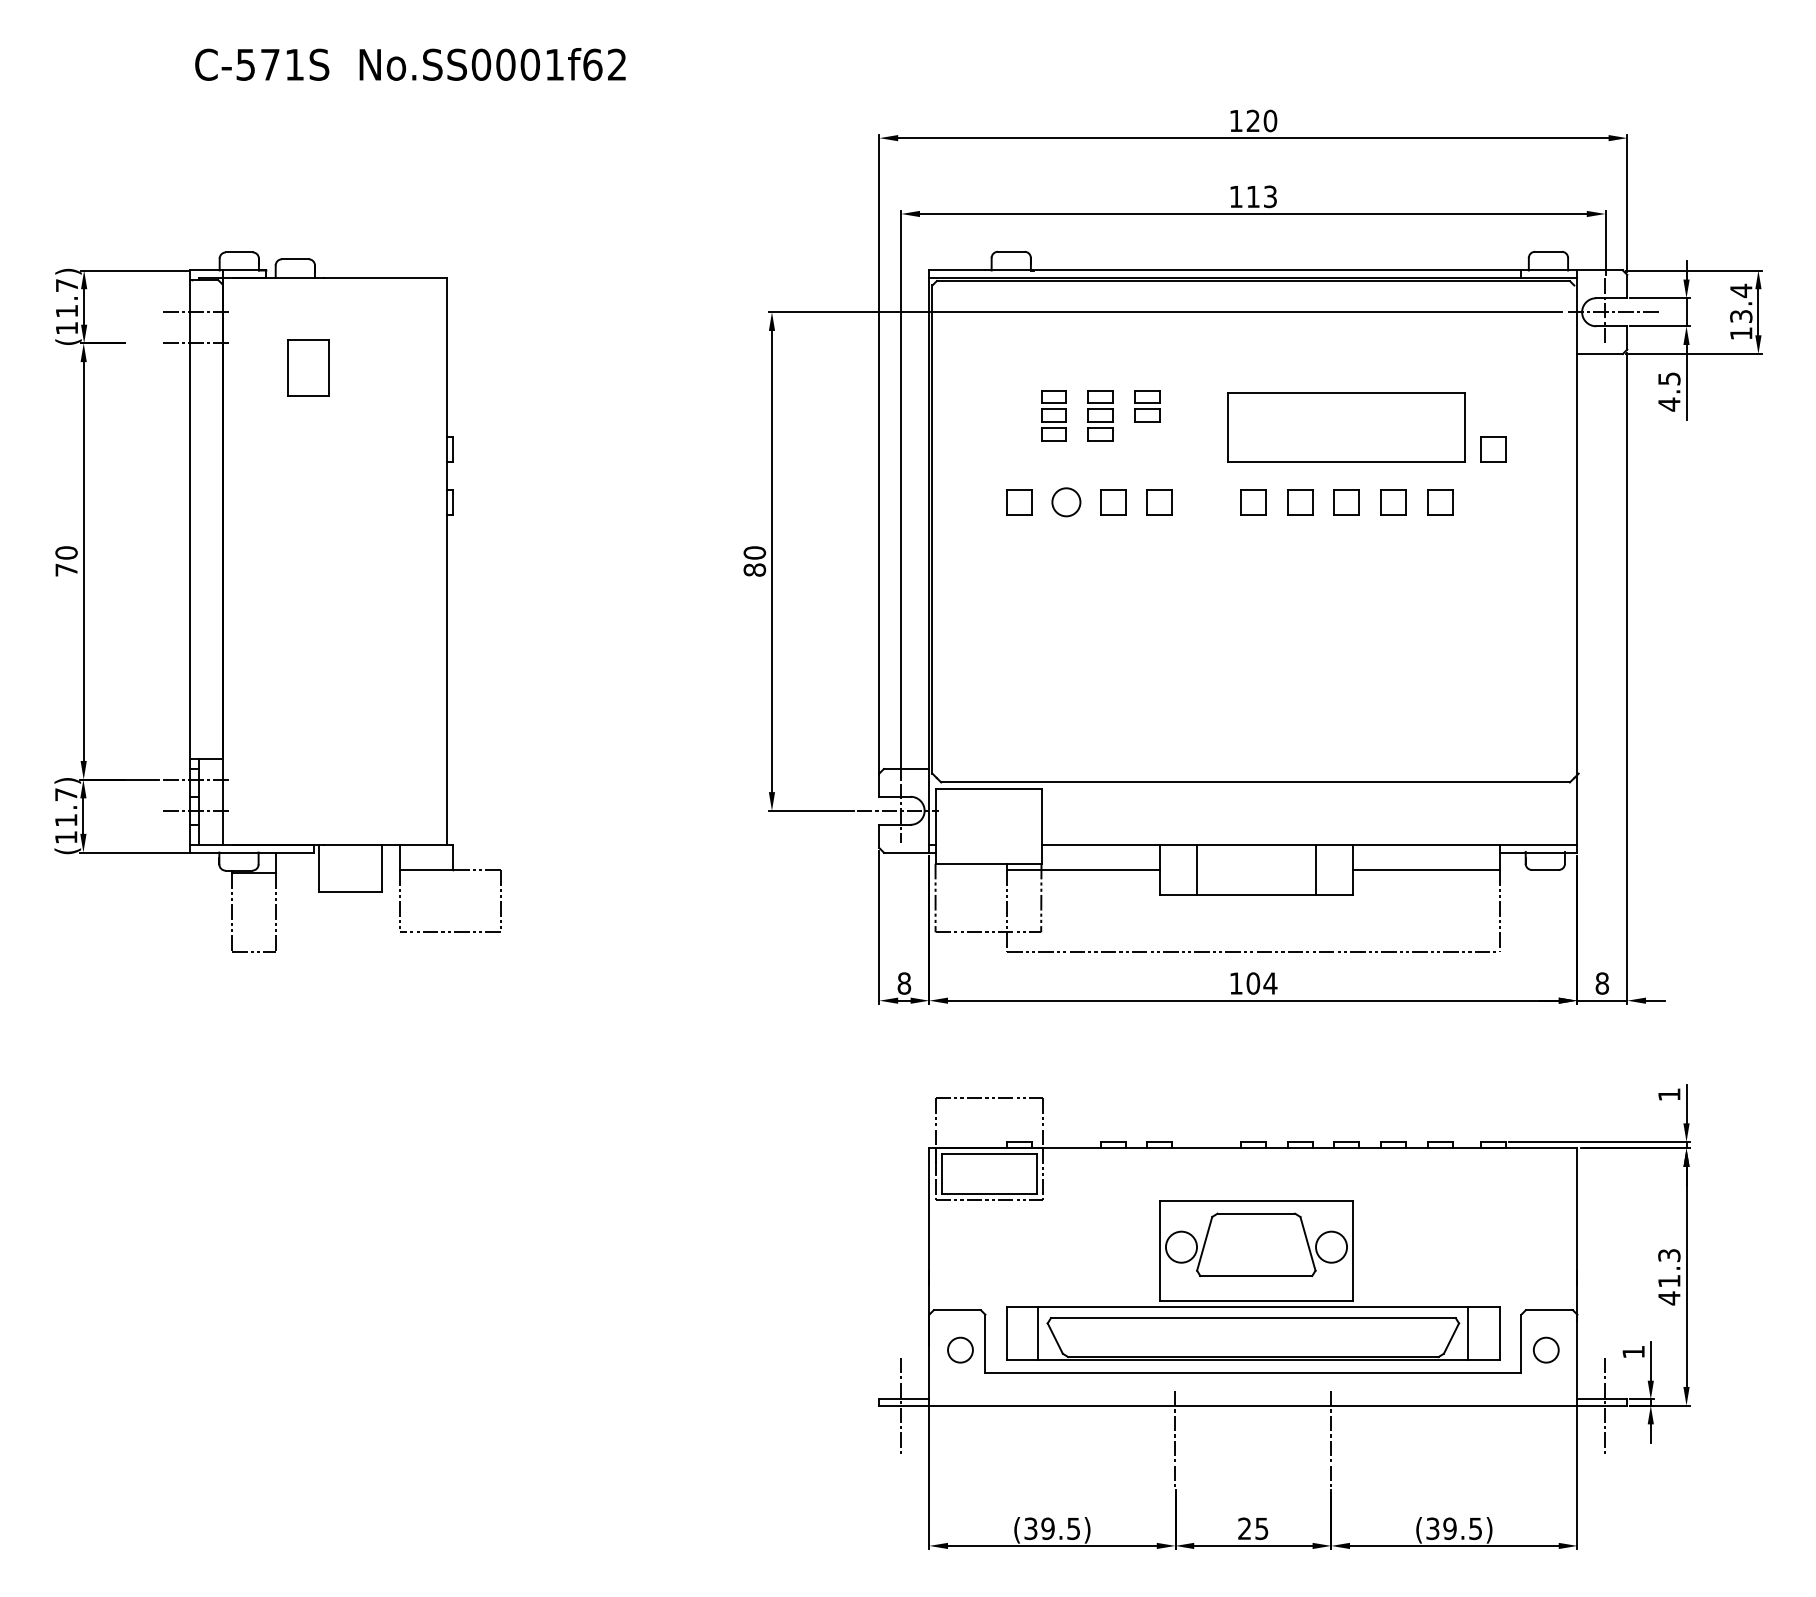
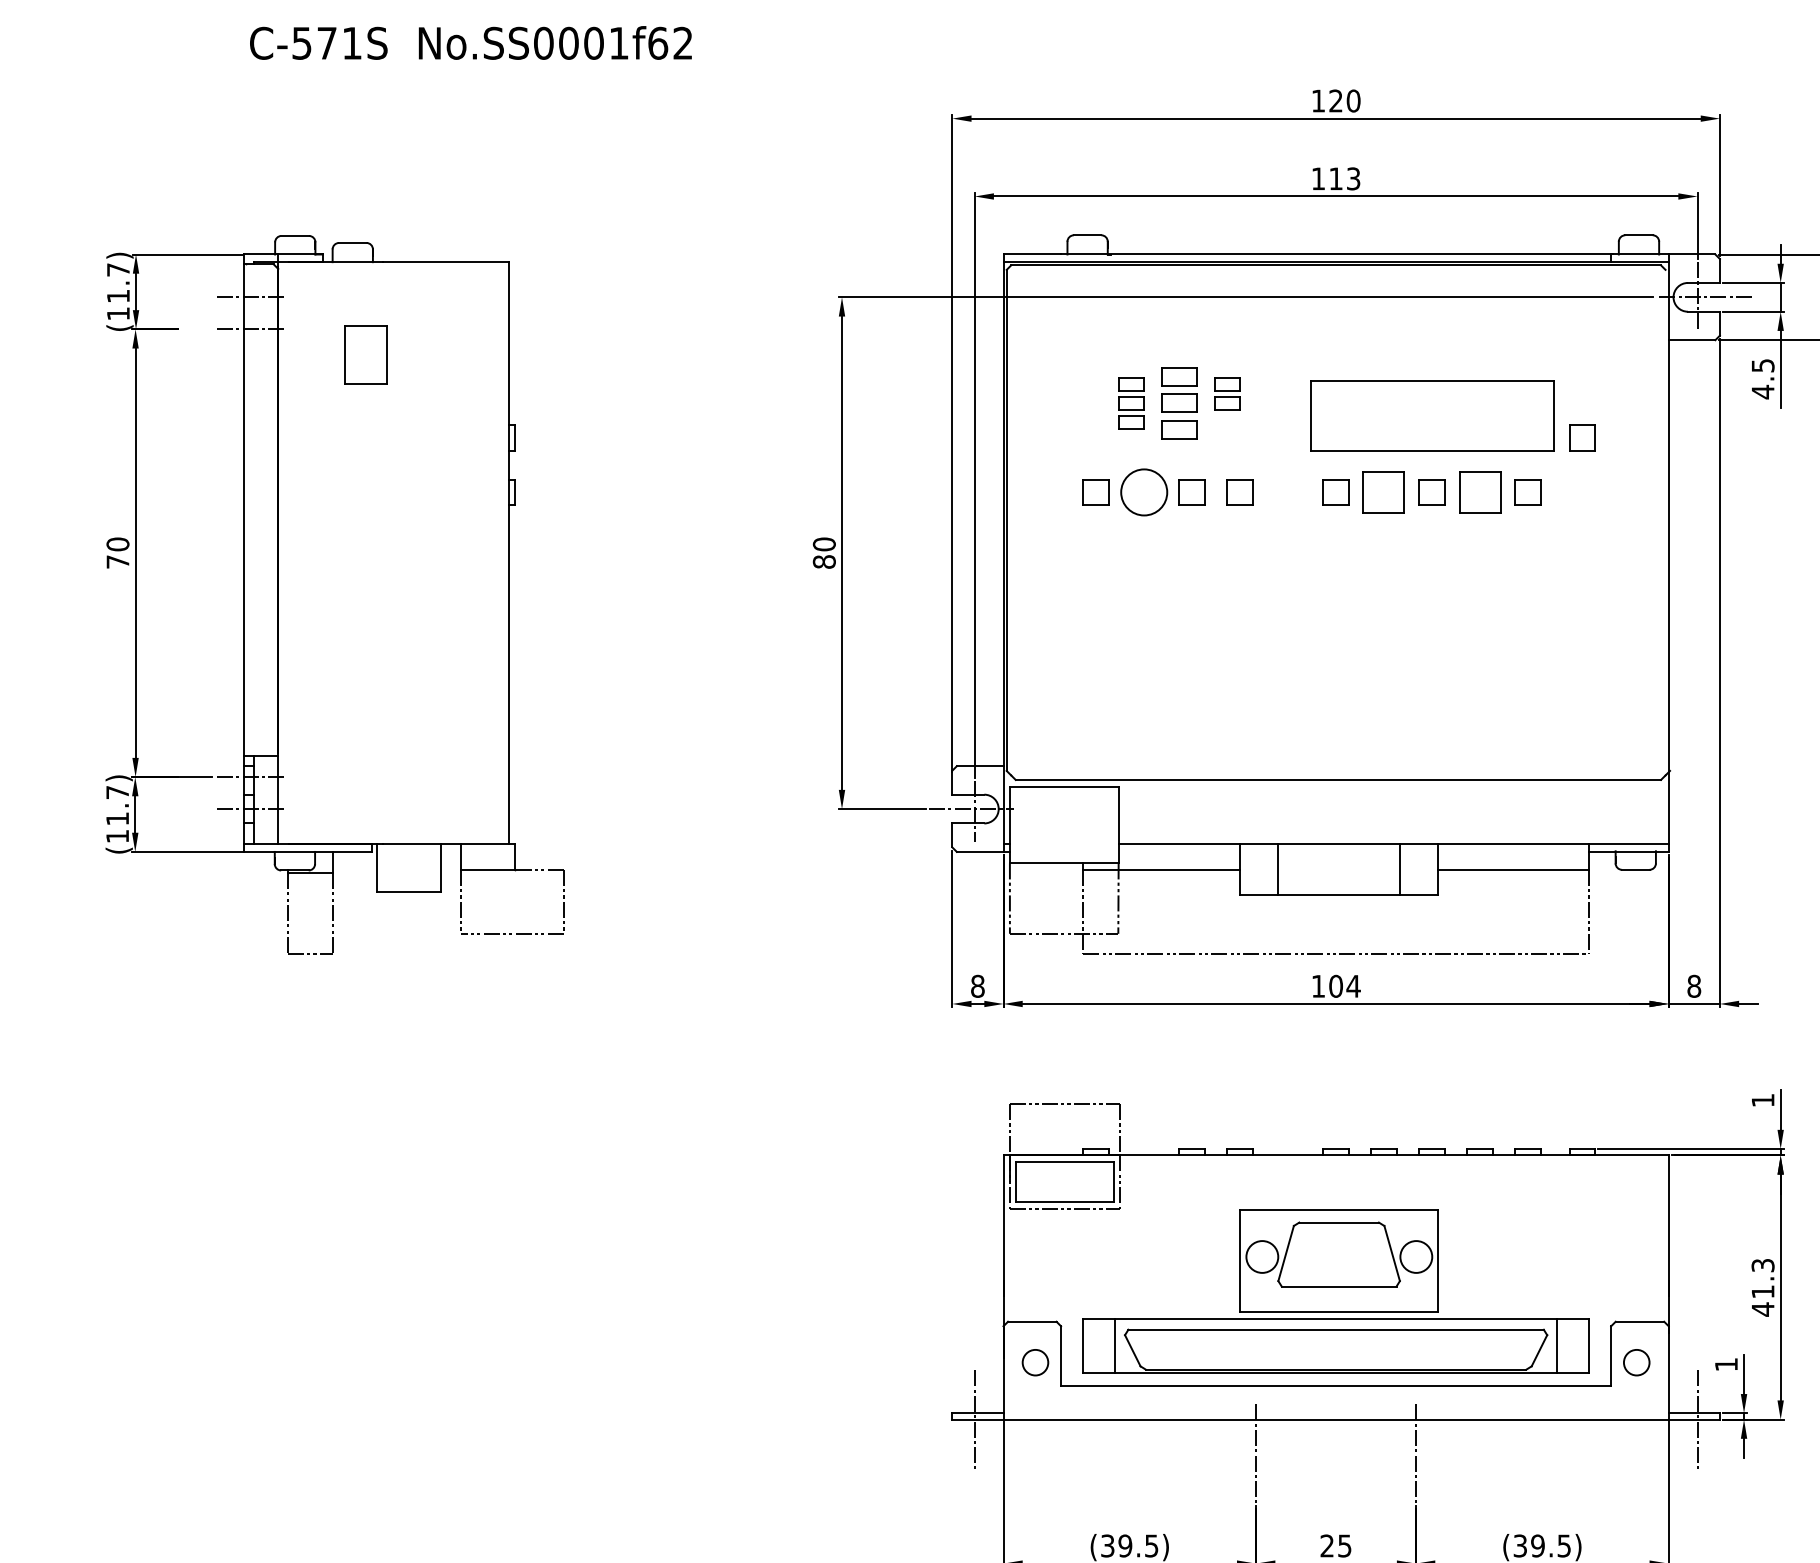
part: (1100, 415) -> (1179, 403), size x1.4
circle: (1066, 502) -> (1144, 492), size x1.6
part: (1300, 502) -> (1384, 492), size x1.6
part: (1393, 502) -> (1479, 492), size x1.6

